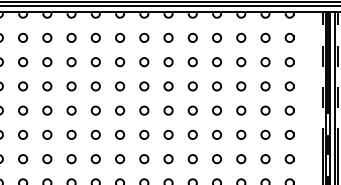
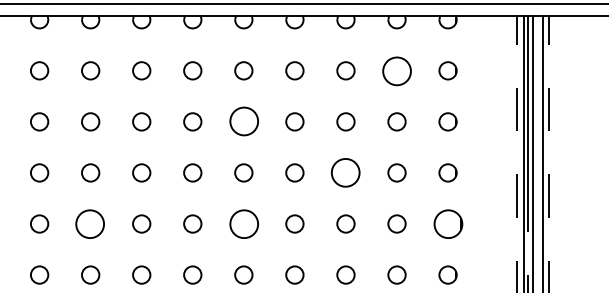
circle: (265, 37) -> (396, 69), size x1.6
circle: (192, 62) -> (243, 122), size x1.6
circle: (241, 86) -> (346, 173), size x1.6
circle: (120, 110) -> (91, 223), size x1.6
circle: (192, 110) -> (243, 223), size x1.6
part: (289, 110) -> (447, 223), size x1.6

